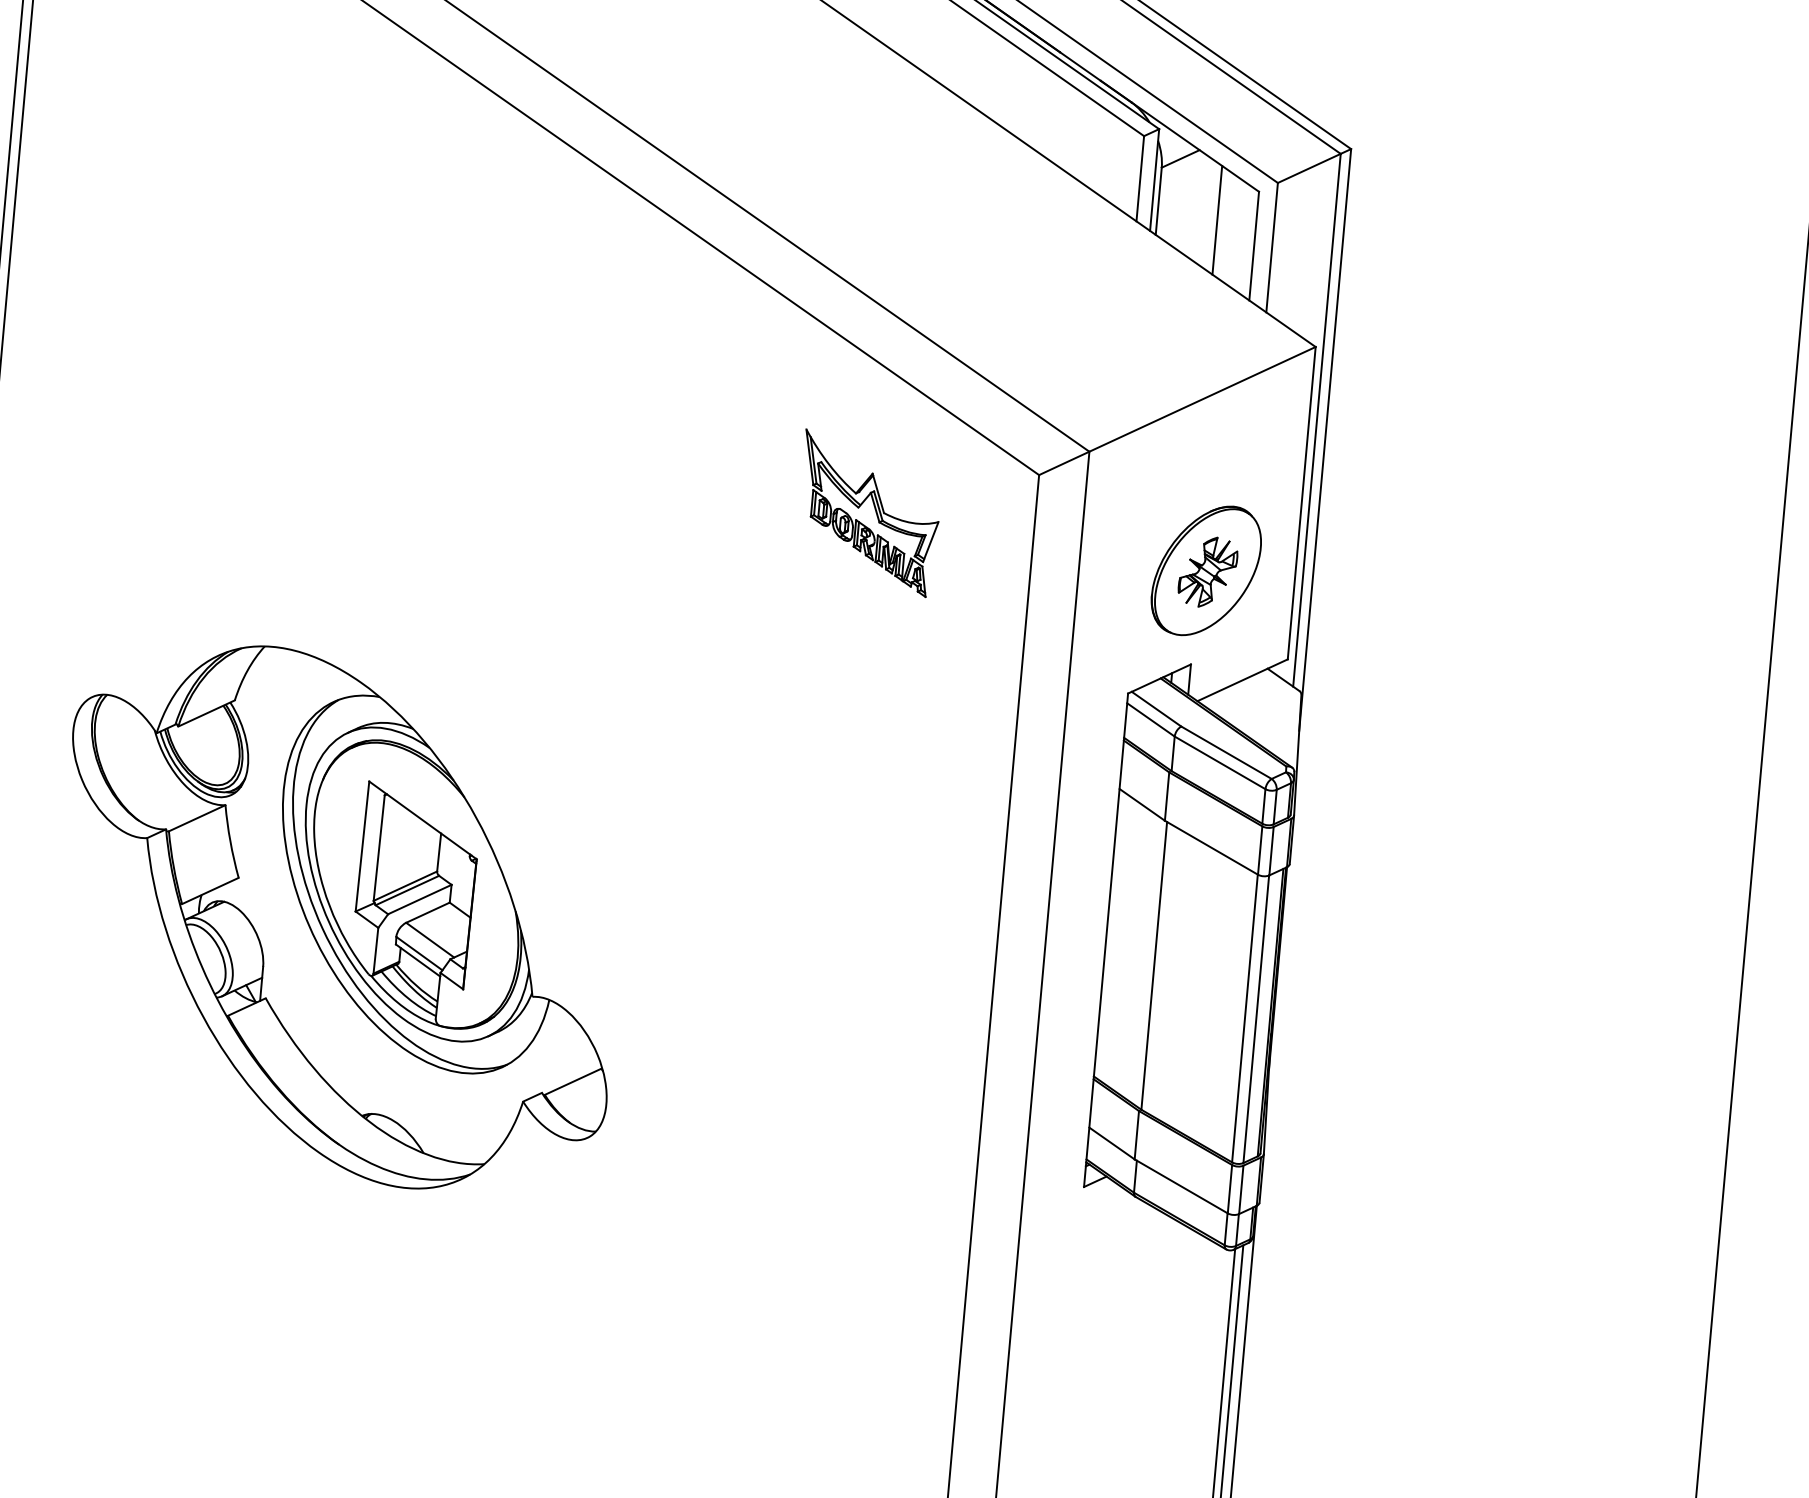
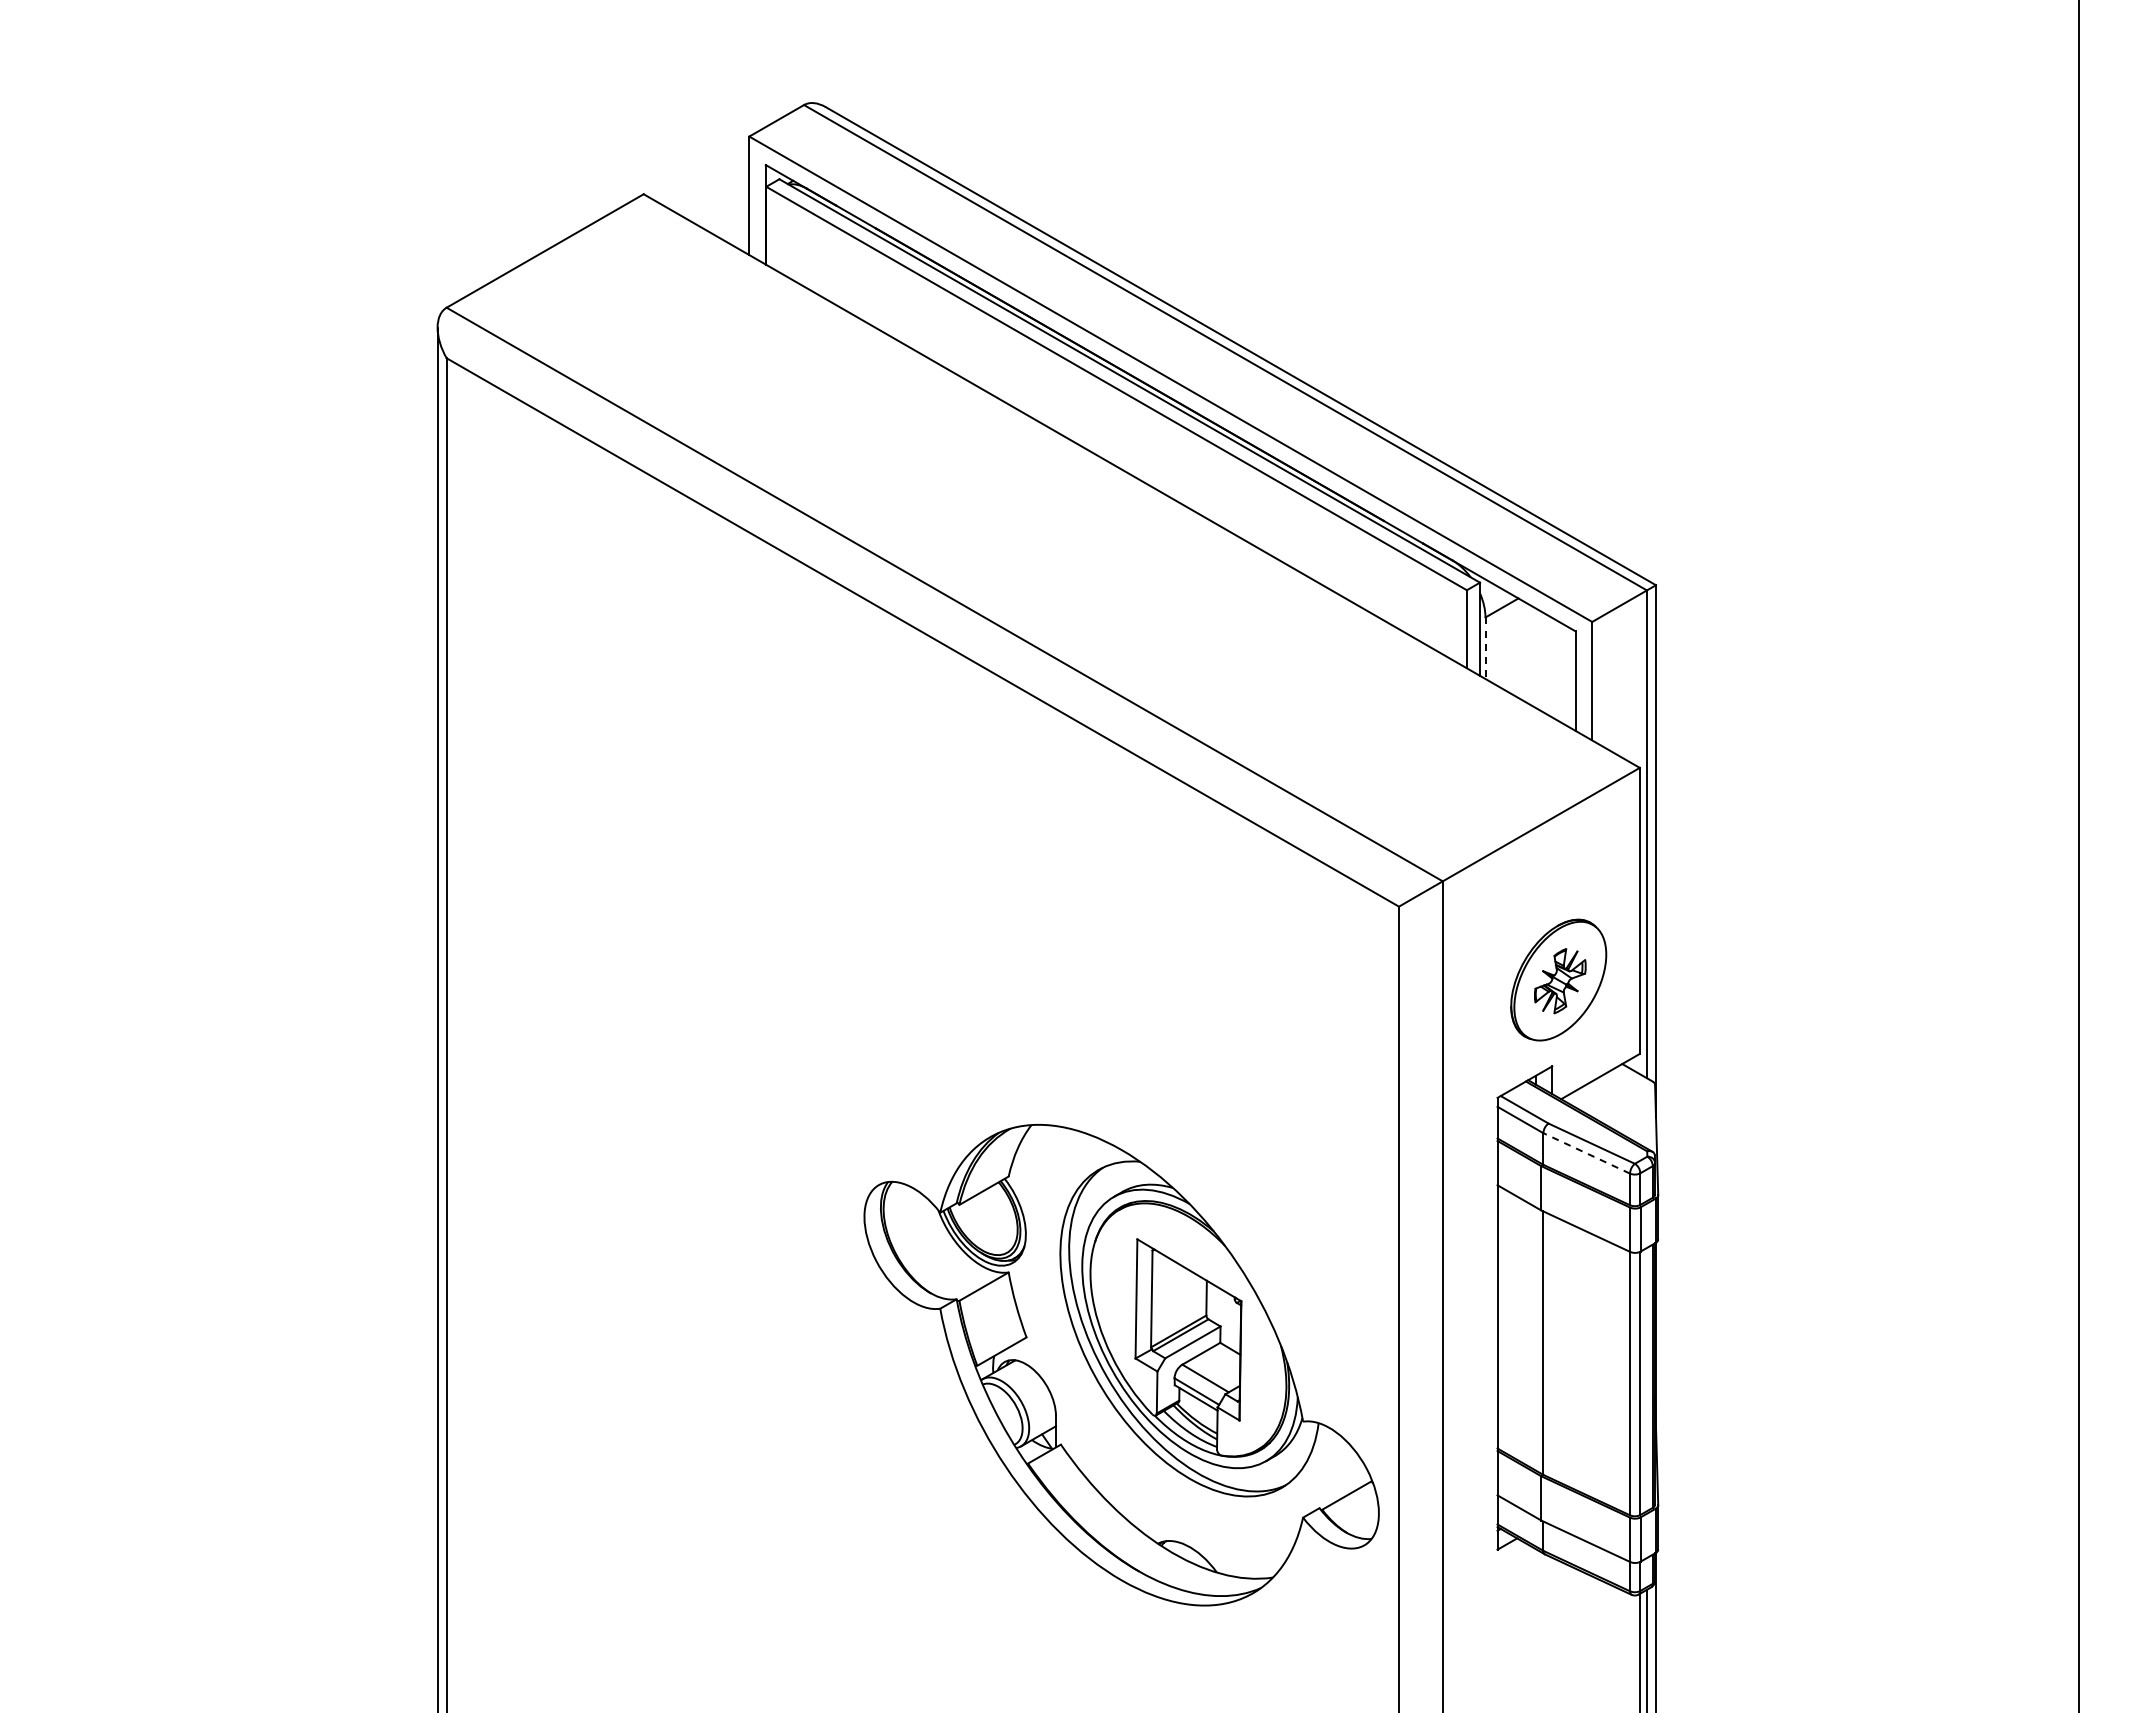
line: (1158, 201) -> (1485, 648), solid -> dashed
line: (1217, 220) -> (1540, 660), removed
part: (868, 513) -> (1247, 955), removed
line: (1219, 762) -> (1586, 1153), solid -> dashed
part: (339, 917) -> (1121, 1365), moved

